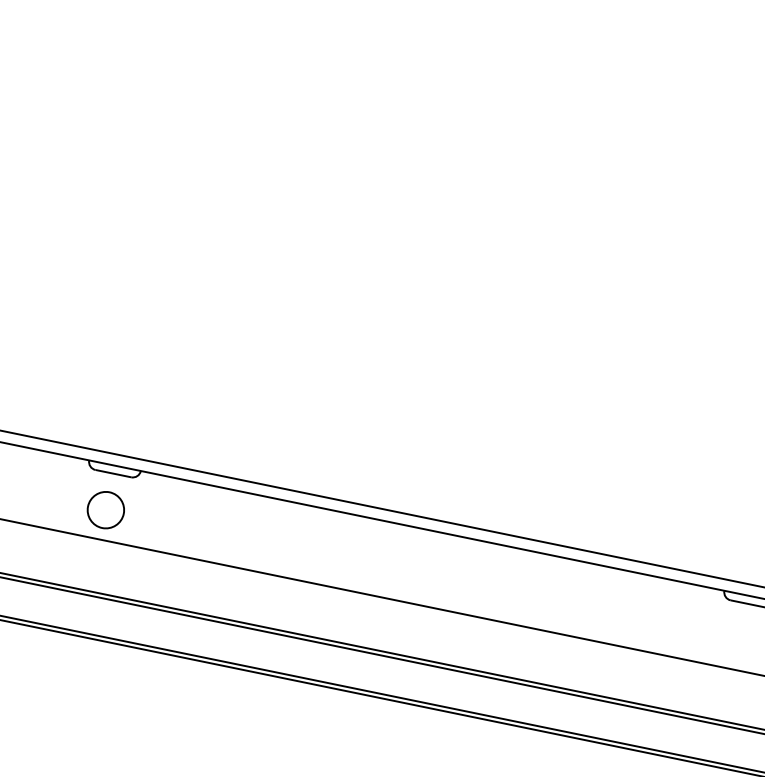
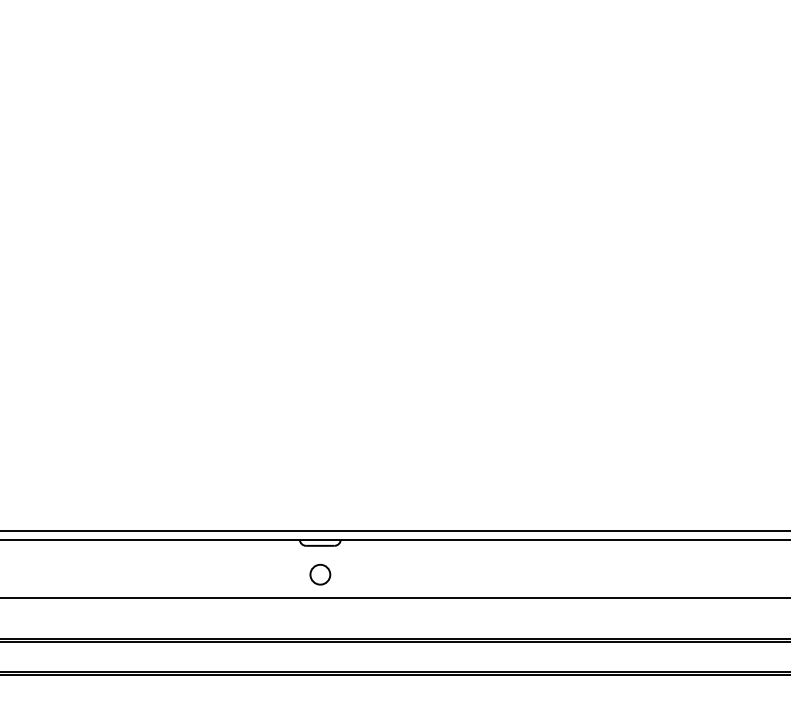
circle: (106, 509) -> (320, 574), size x0.7

